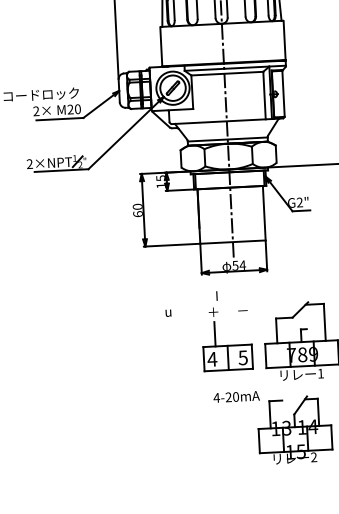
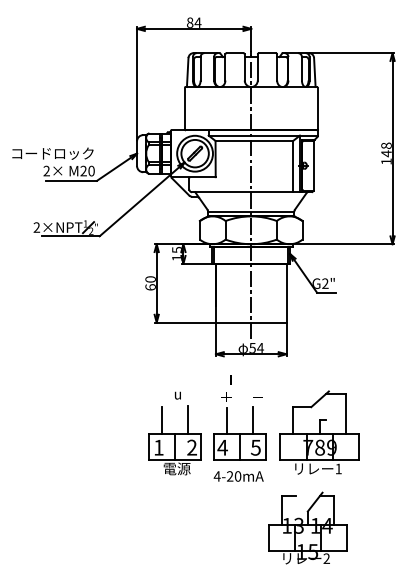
line: (238, 332) -> (252, 420), added
part: (167, 354) -> (174, 440), added
text: (236, 397) -> (238, 476), moved

